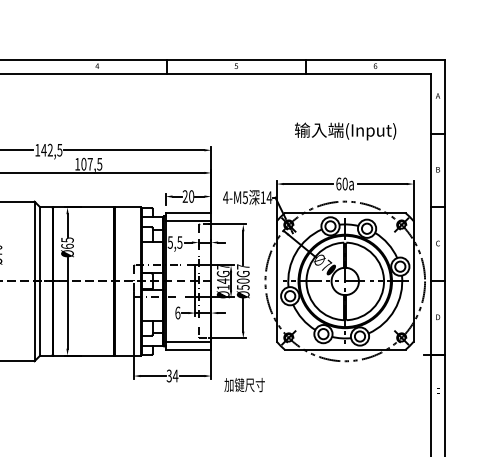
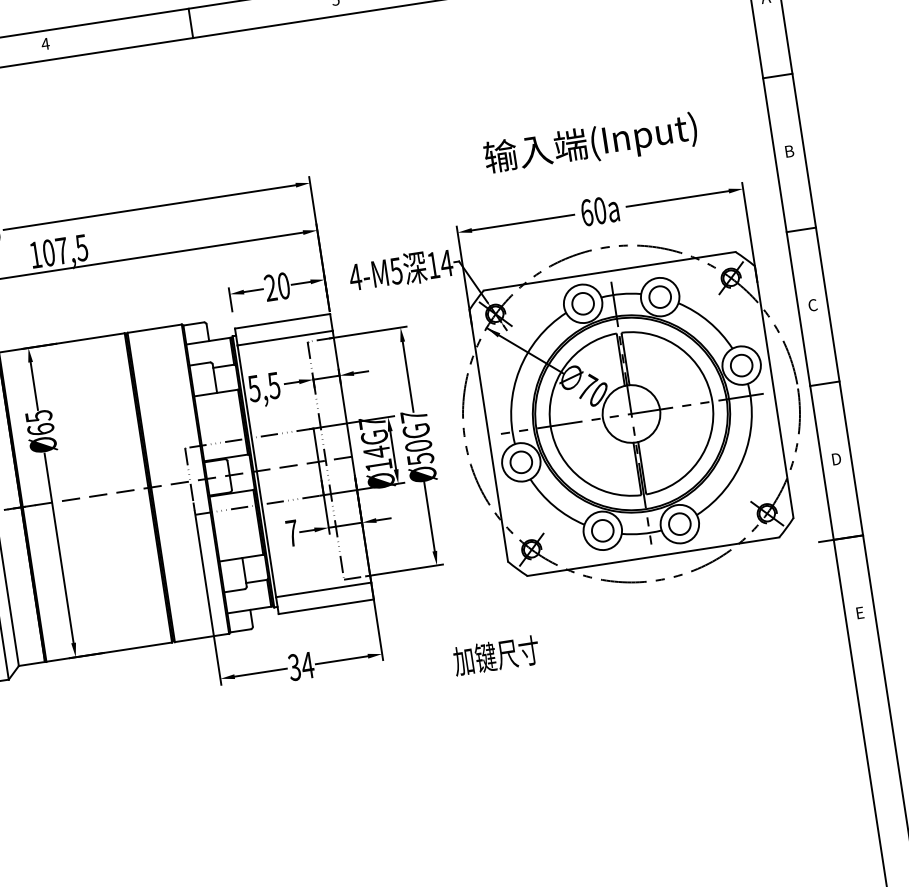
text: (345, 131) -> (590, 144), moved
text: (177, 312) -> (291, 532), 6 -> 7
text: (244, 385) -> (496, 656), moved

